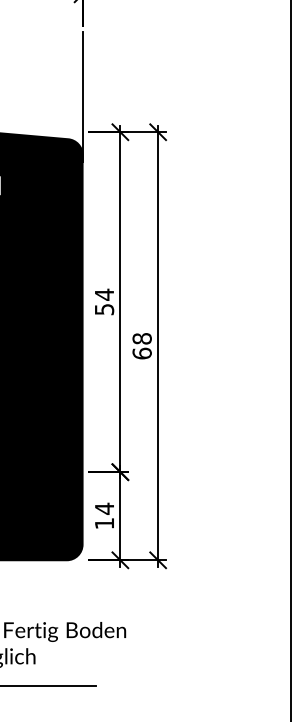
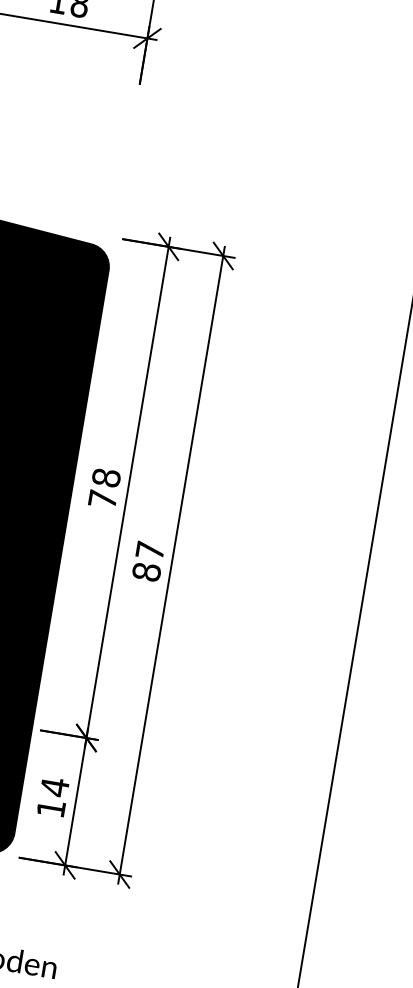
line: (82, 96) -> (122, 186), removed
text: (104, 301) -> (104, 487), 54 -> 78
text: (141, 346) -> (147, 561), 68 -> 87

